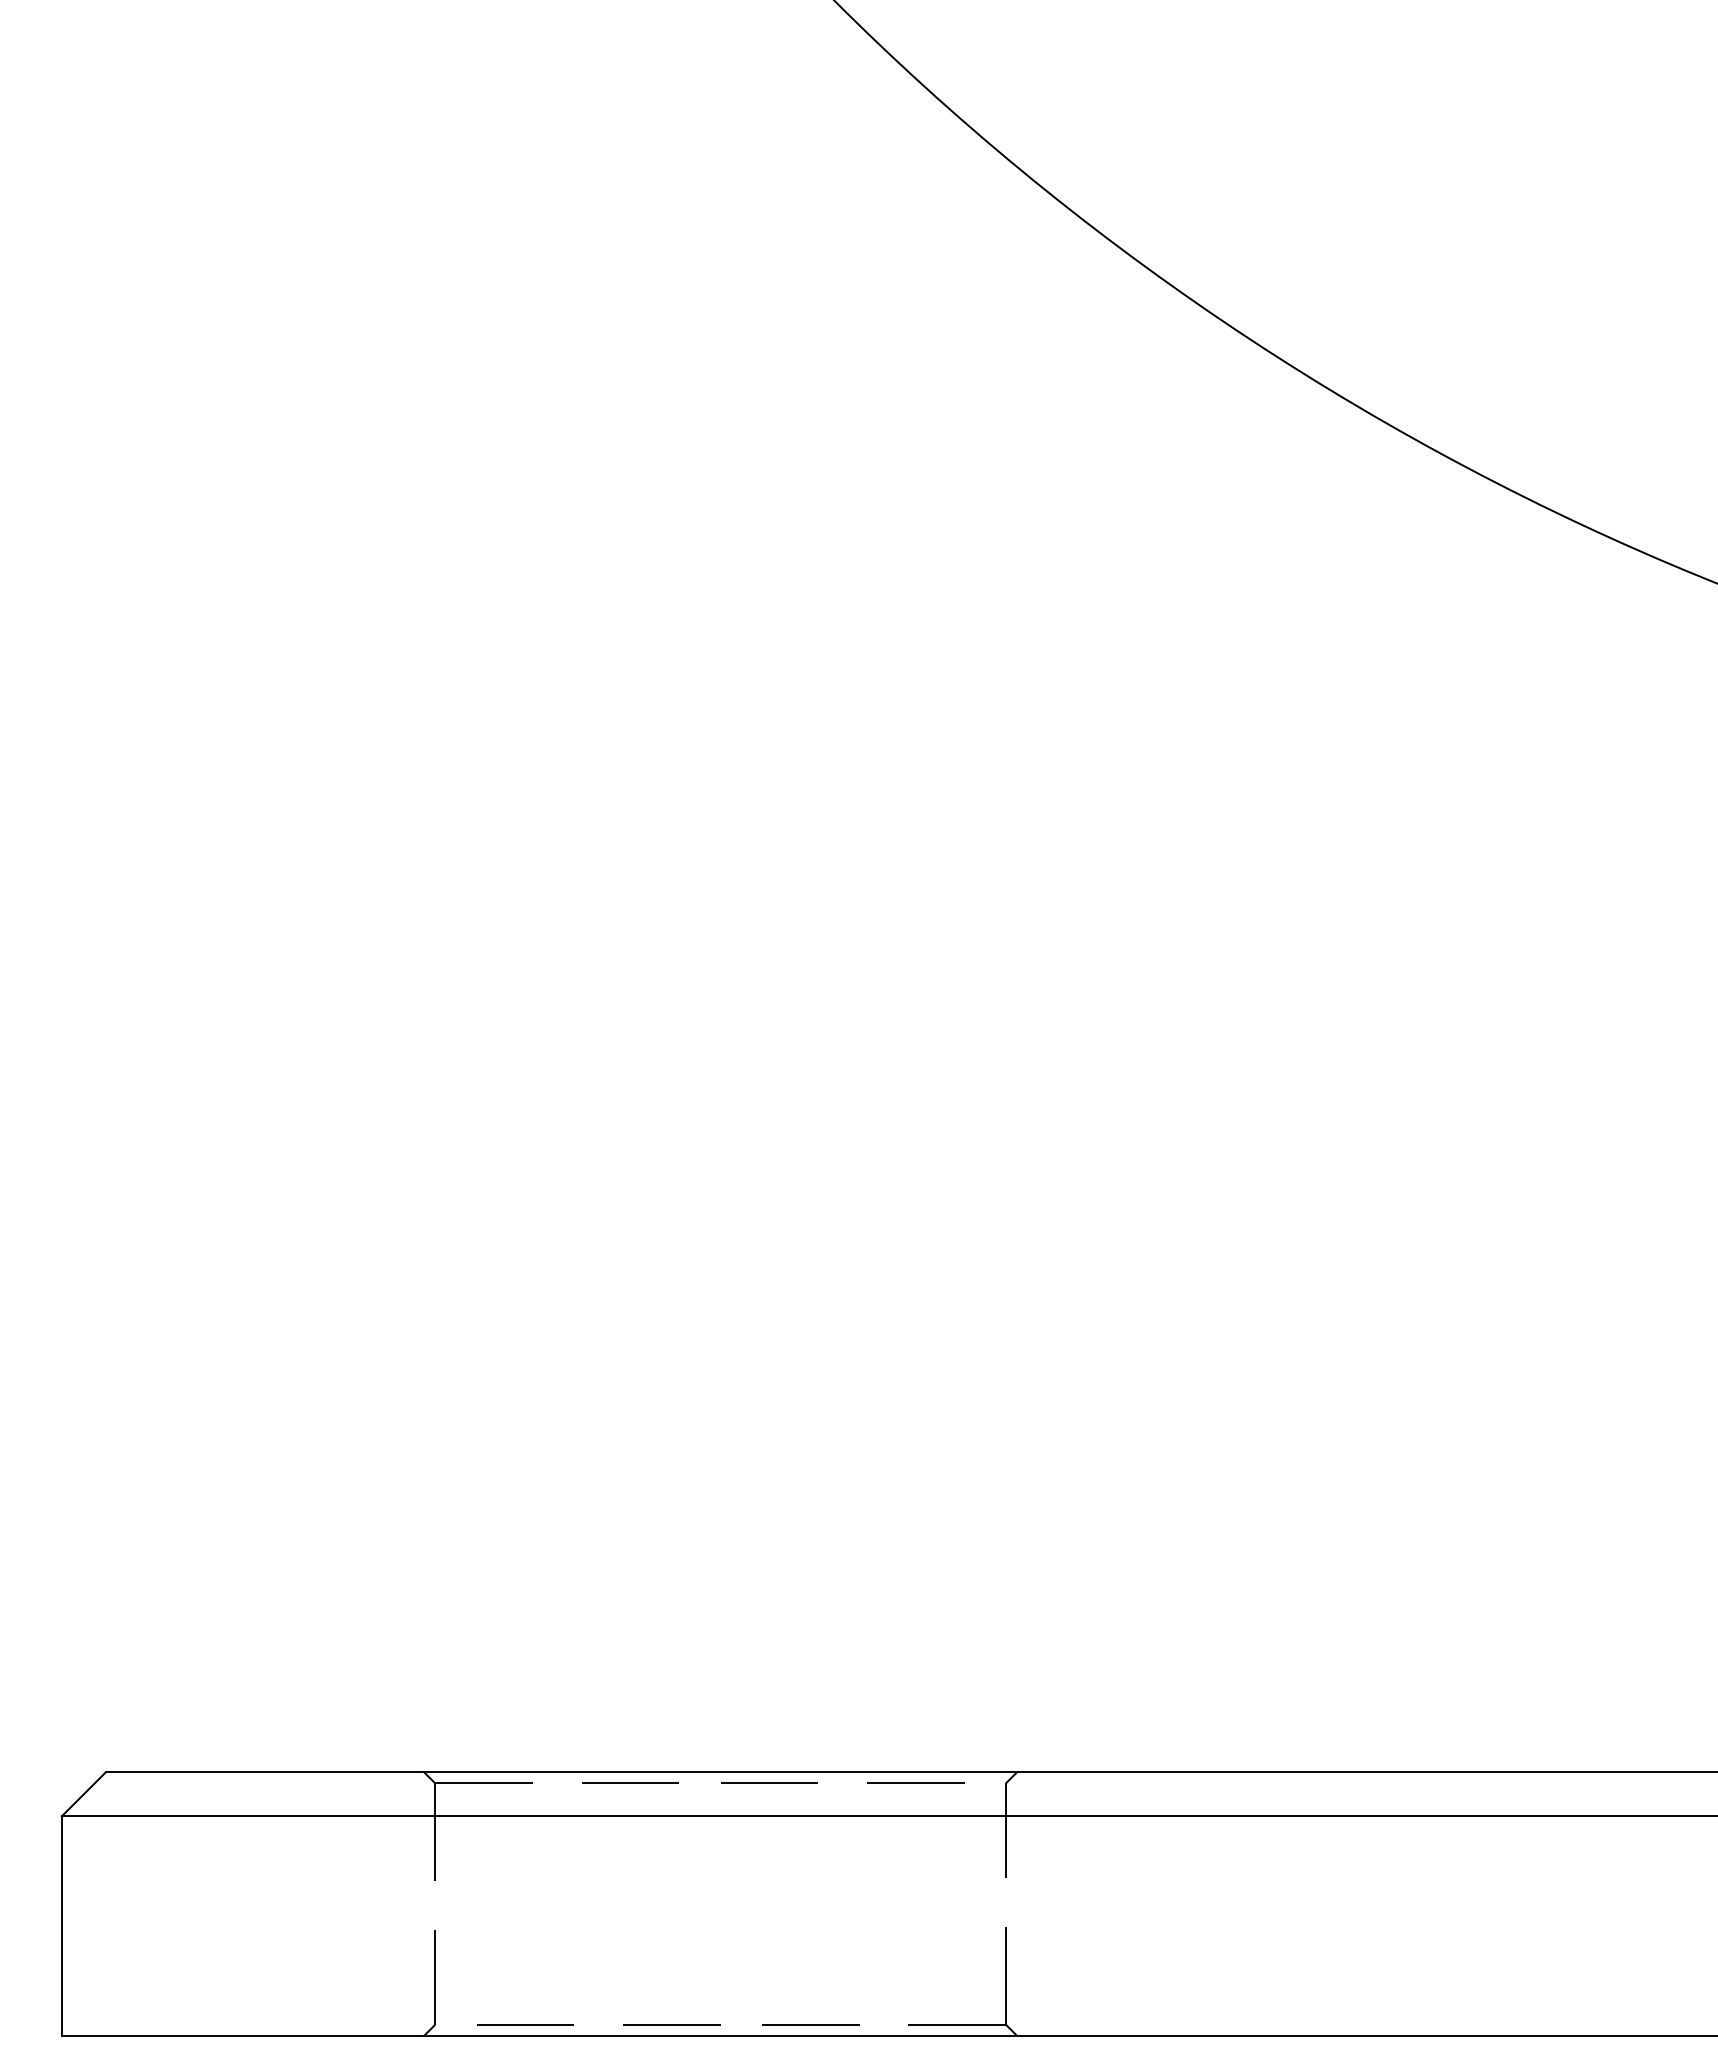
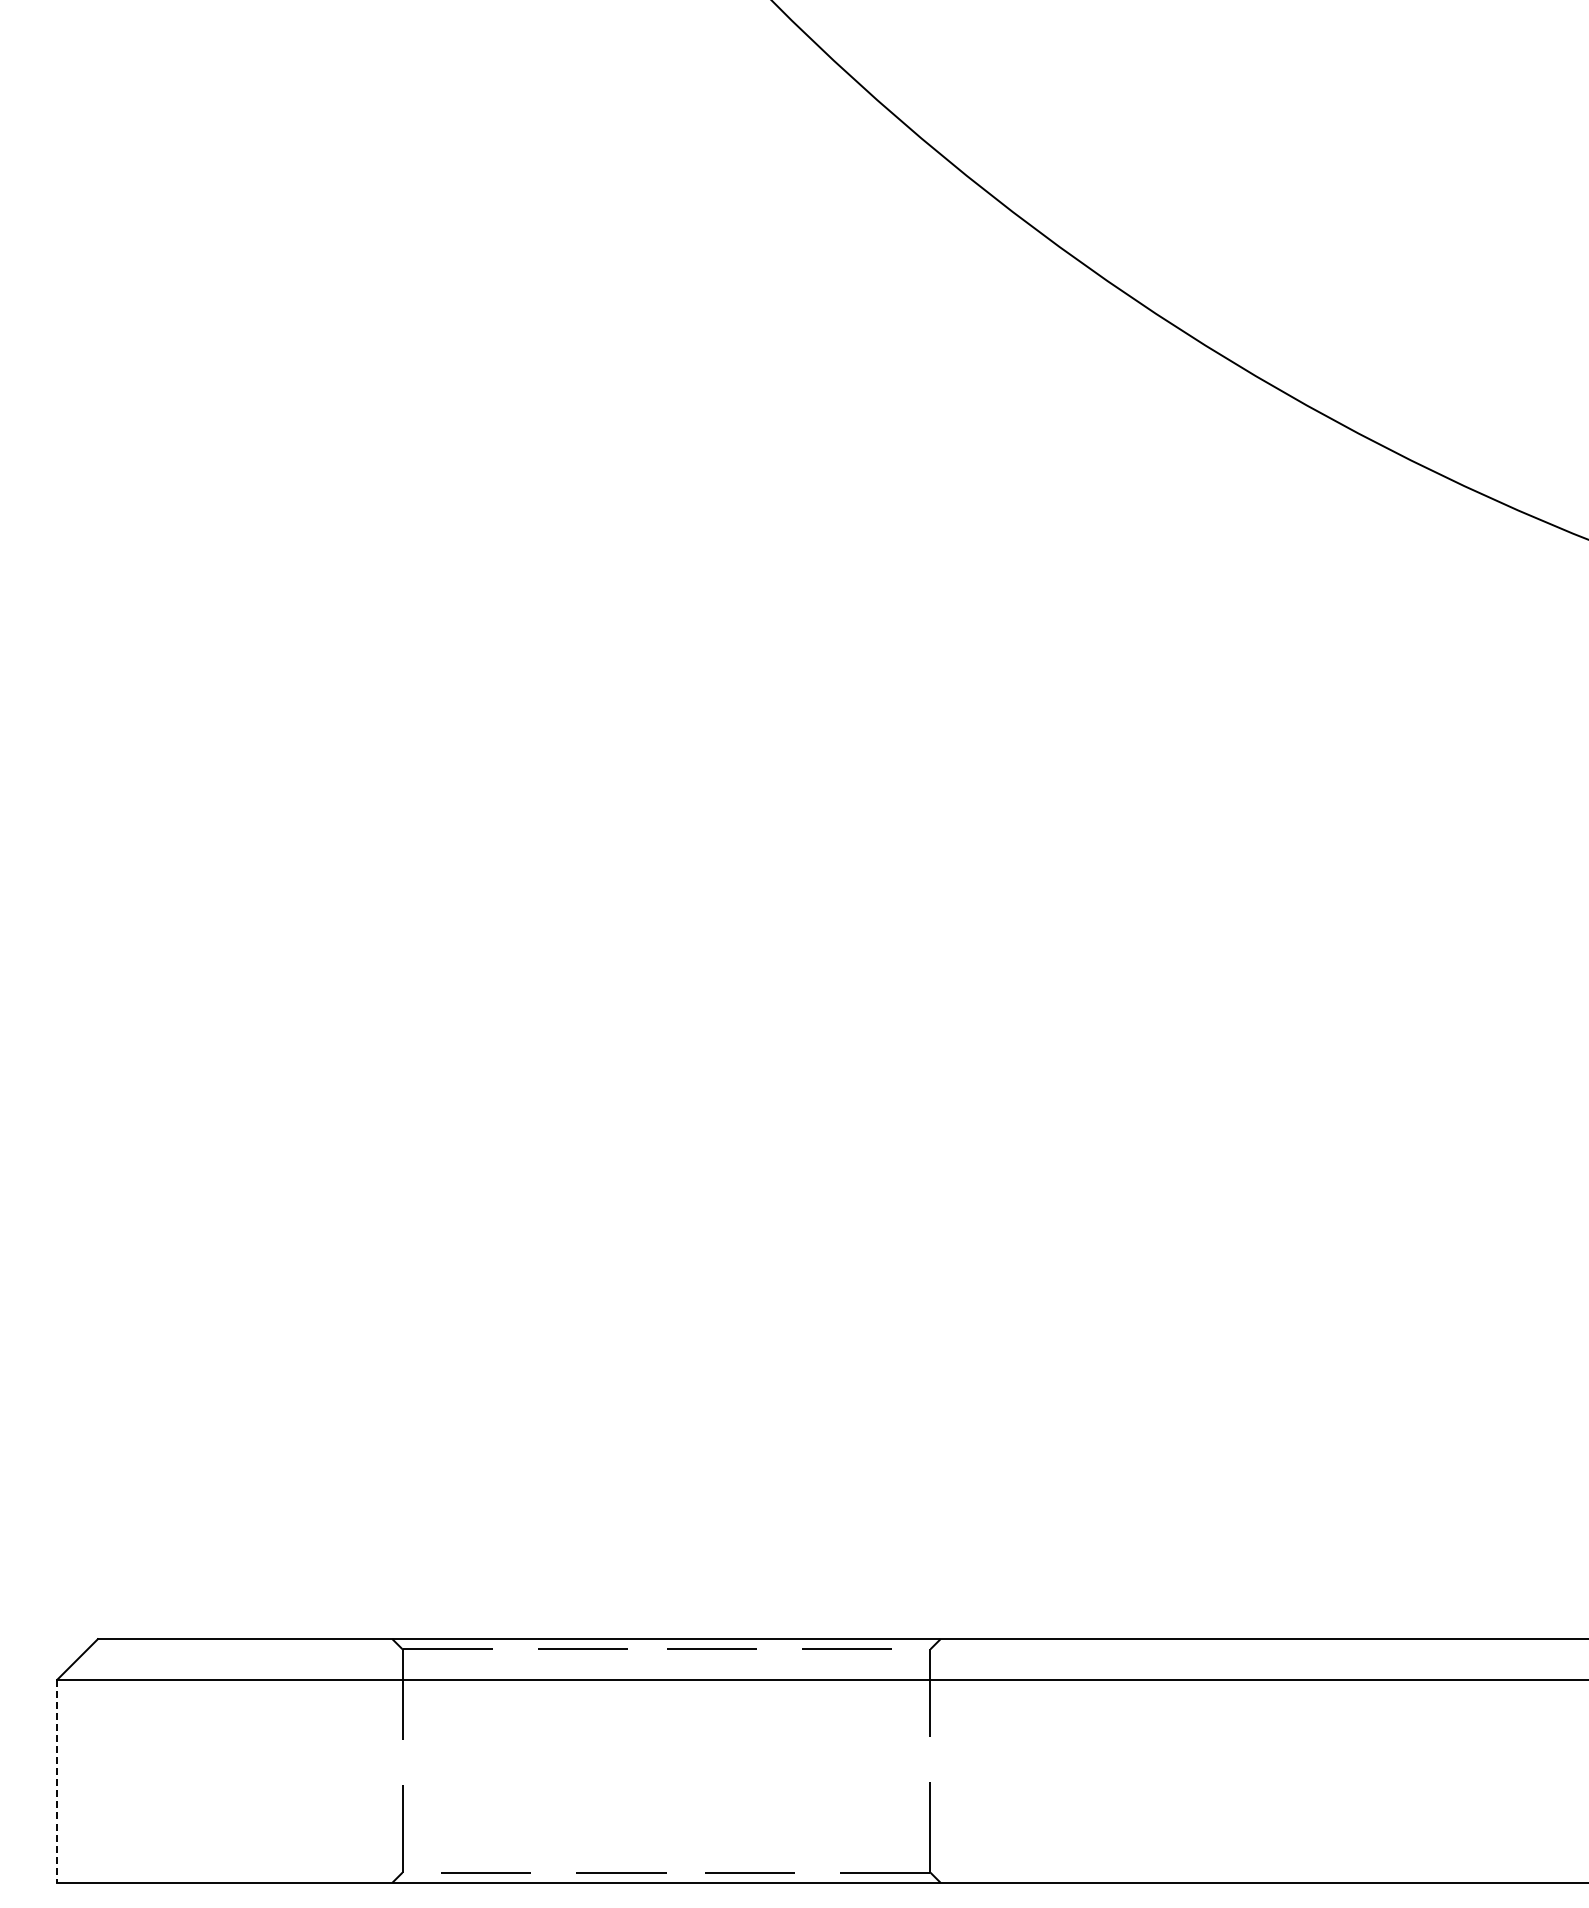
line: (62, 1926) -> (57, 1781), solid -> dashed

